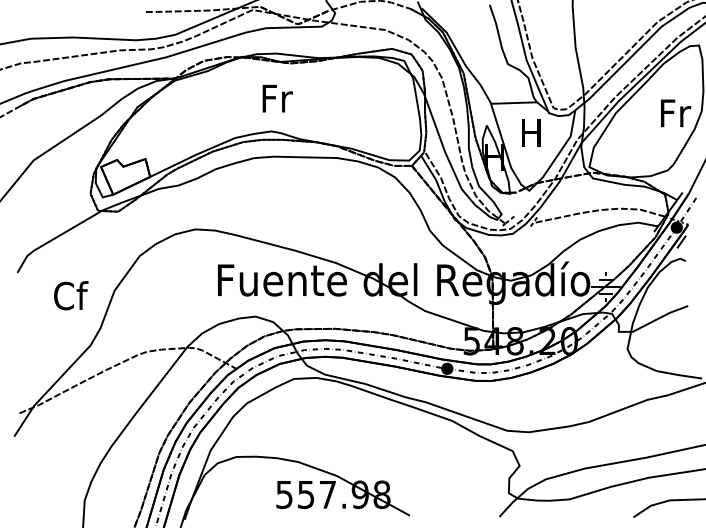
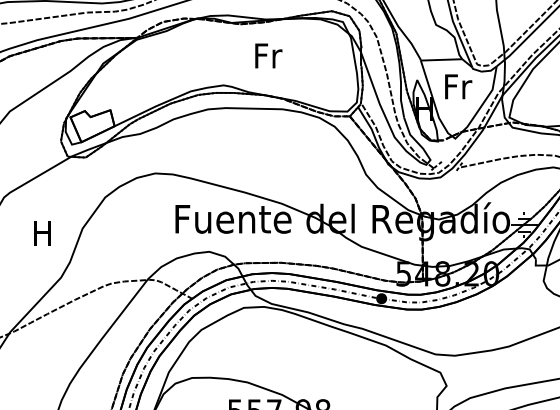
text: (277, 98) -> (268, 55), moved
text: (533, 132) -> (459, 86), H -> Fr
text: (71, 295) -> (43, 232), Cf -> H

